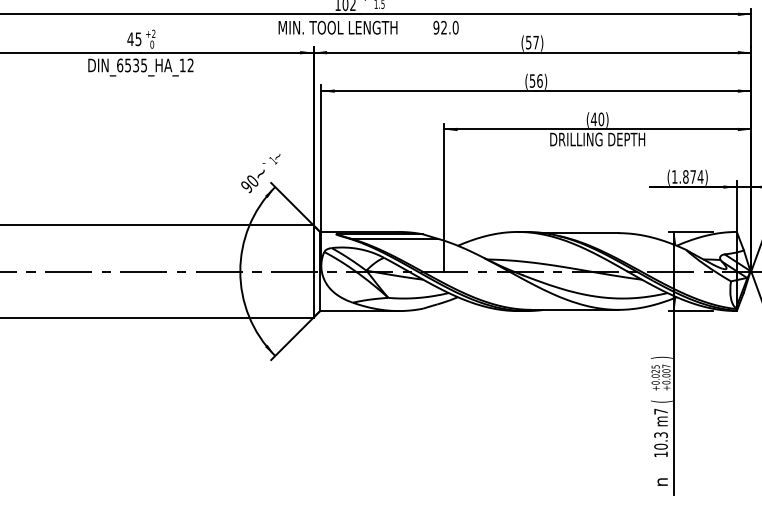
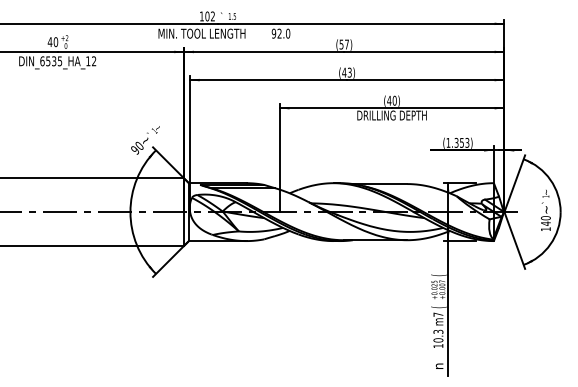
text: (137, 38) -> (55, 41), 45 -> 40
text: (535, 80) -> (346, 72), (56) -> (43)
text: (692, 176) -> (461, 142), (1.874) -> (1.353)
text: (661, 358) -> (438, 275), ) -> (

